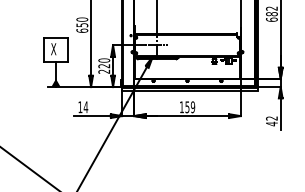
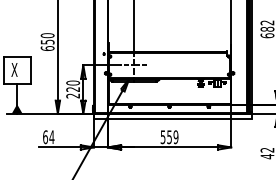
text: (80, 107) -> (45, 137), 14 -> 64
text: (181, 107) -> (162, 137), 159 -> 559

